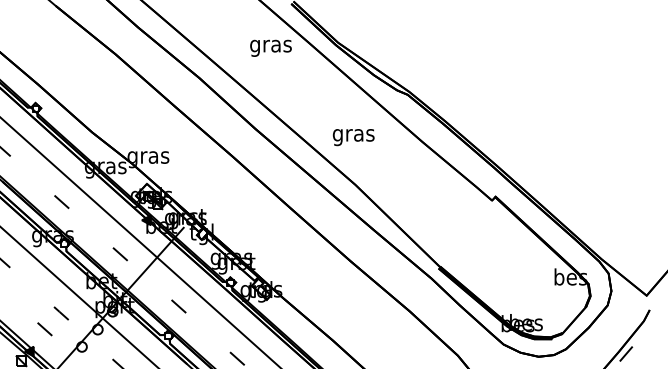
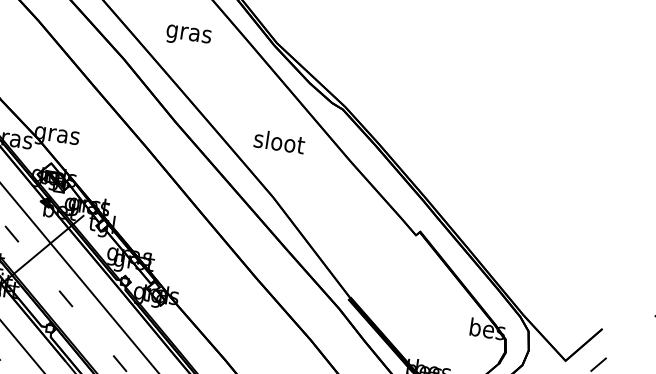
text: (270, 47) -> (188, 35), moved
text: (353, 135) -> (278, 144), gras -> sloot

